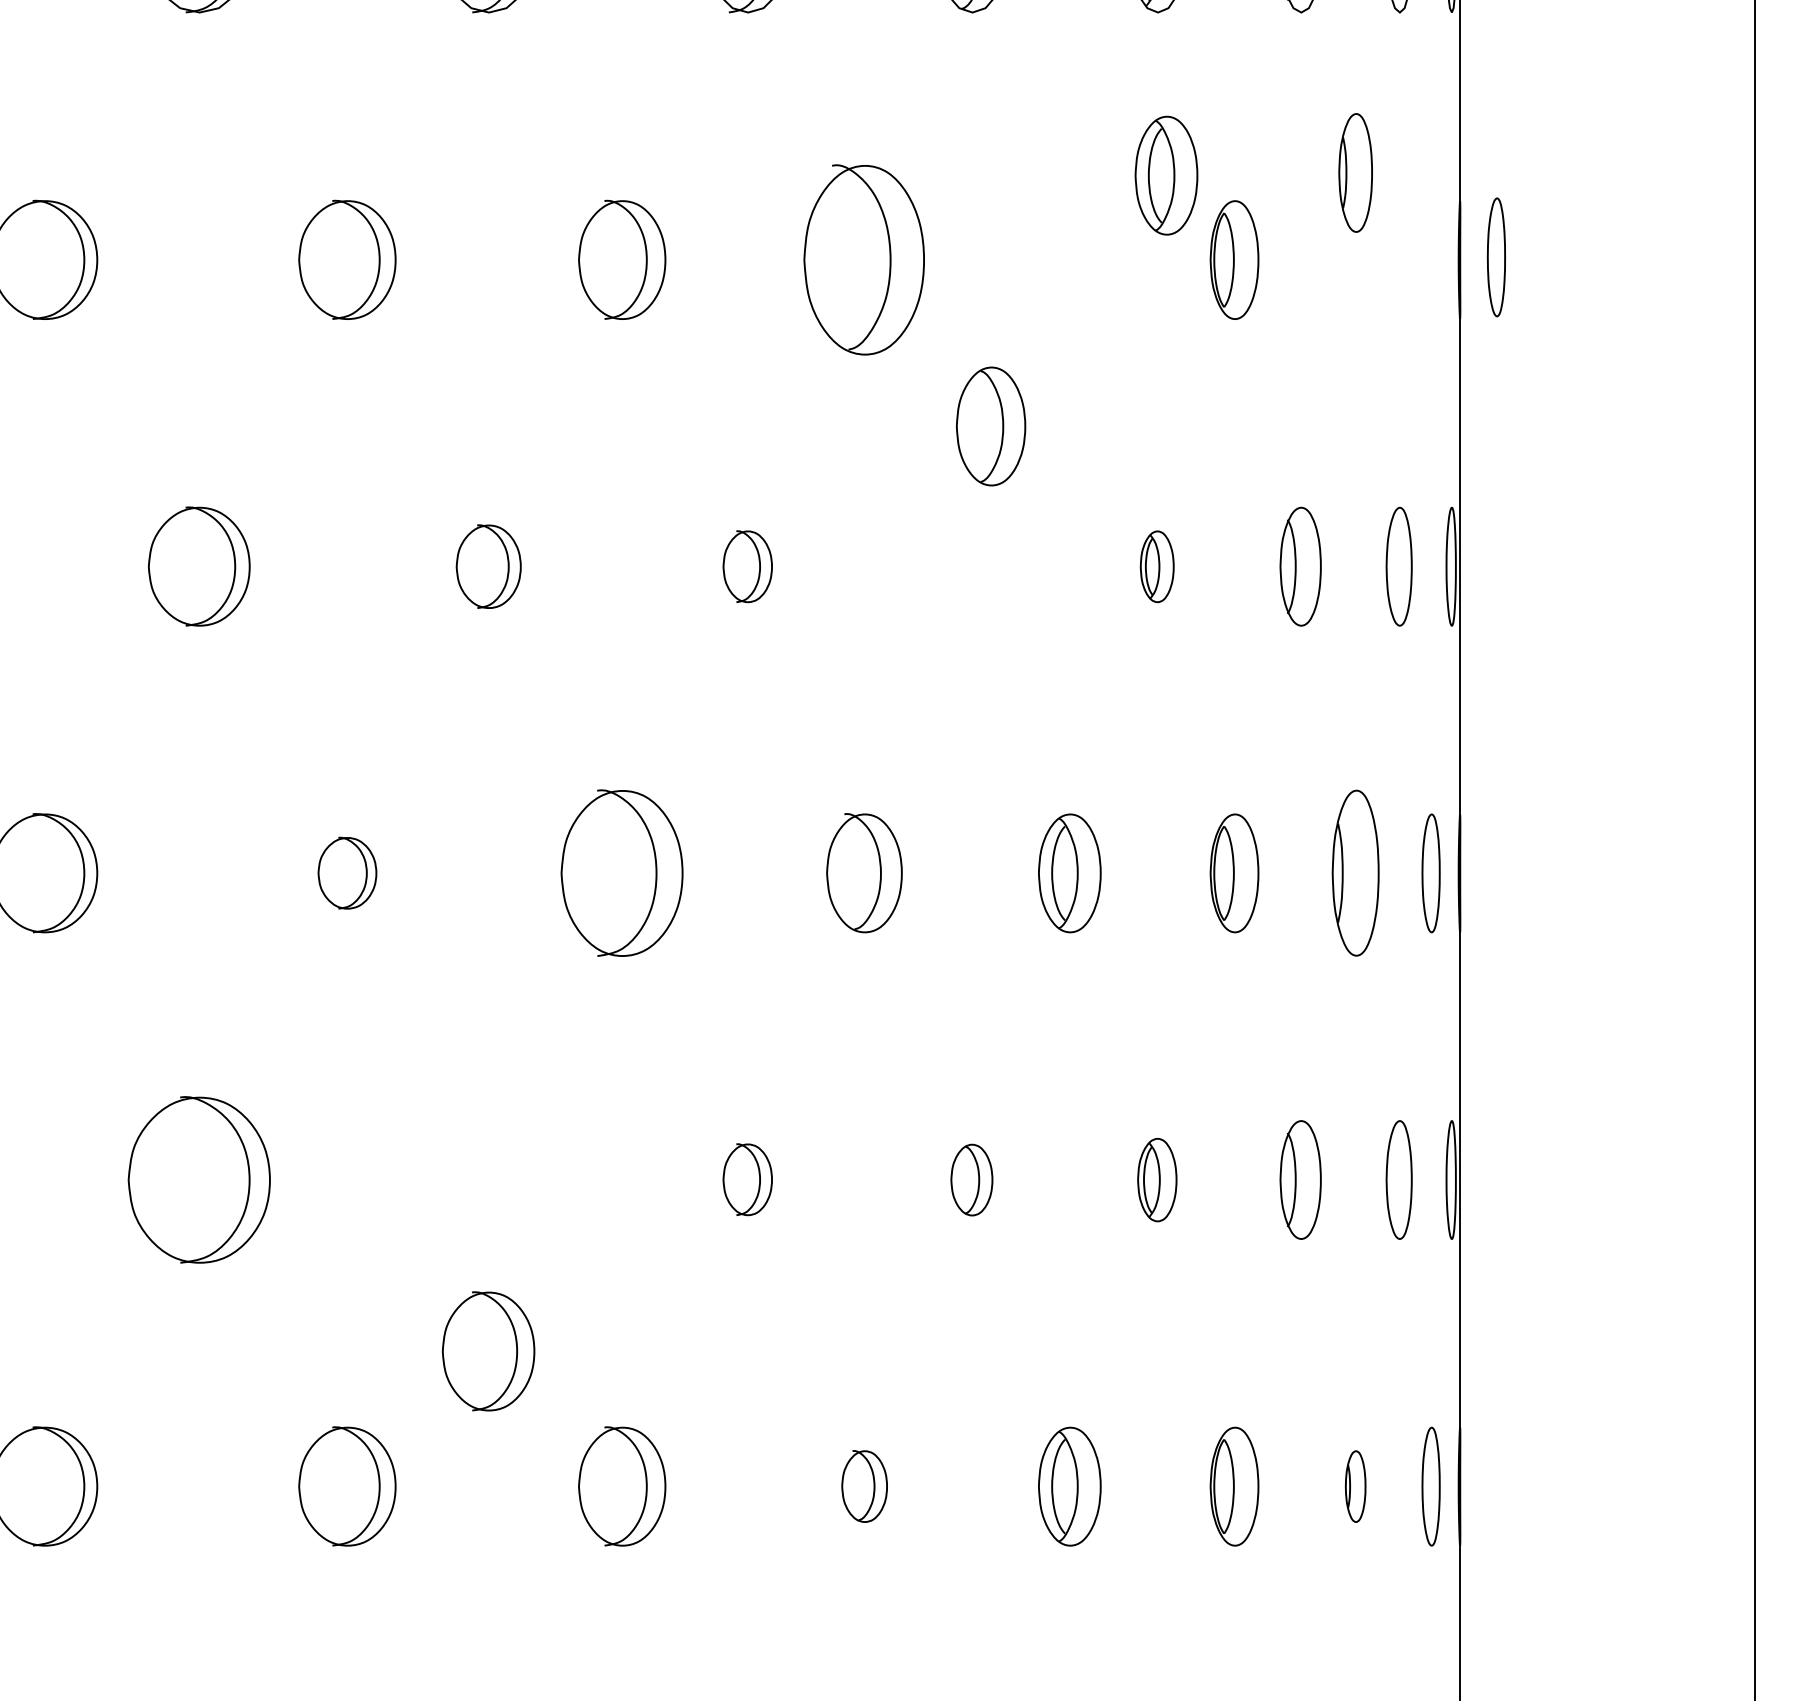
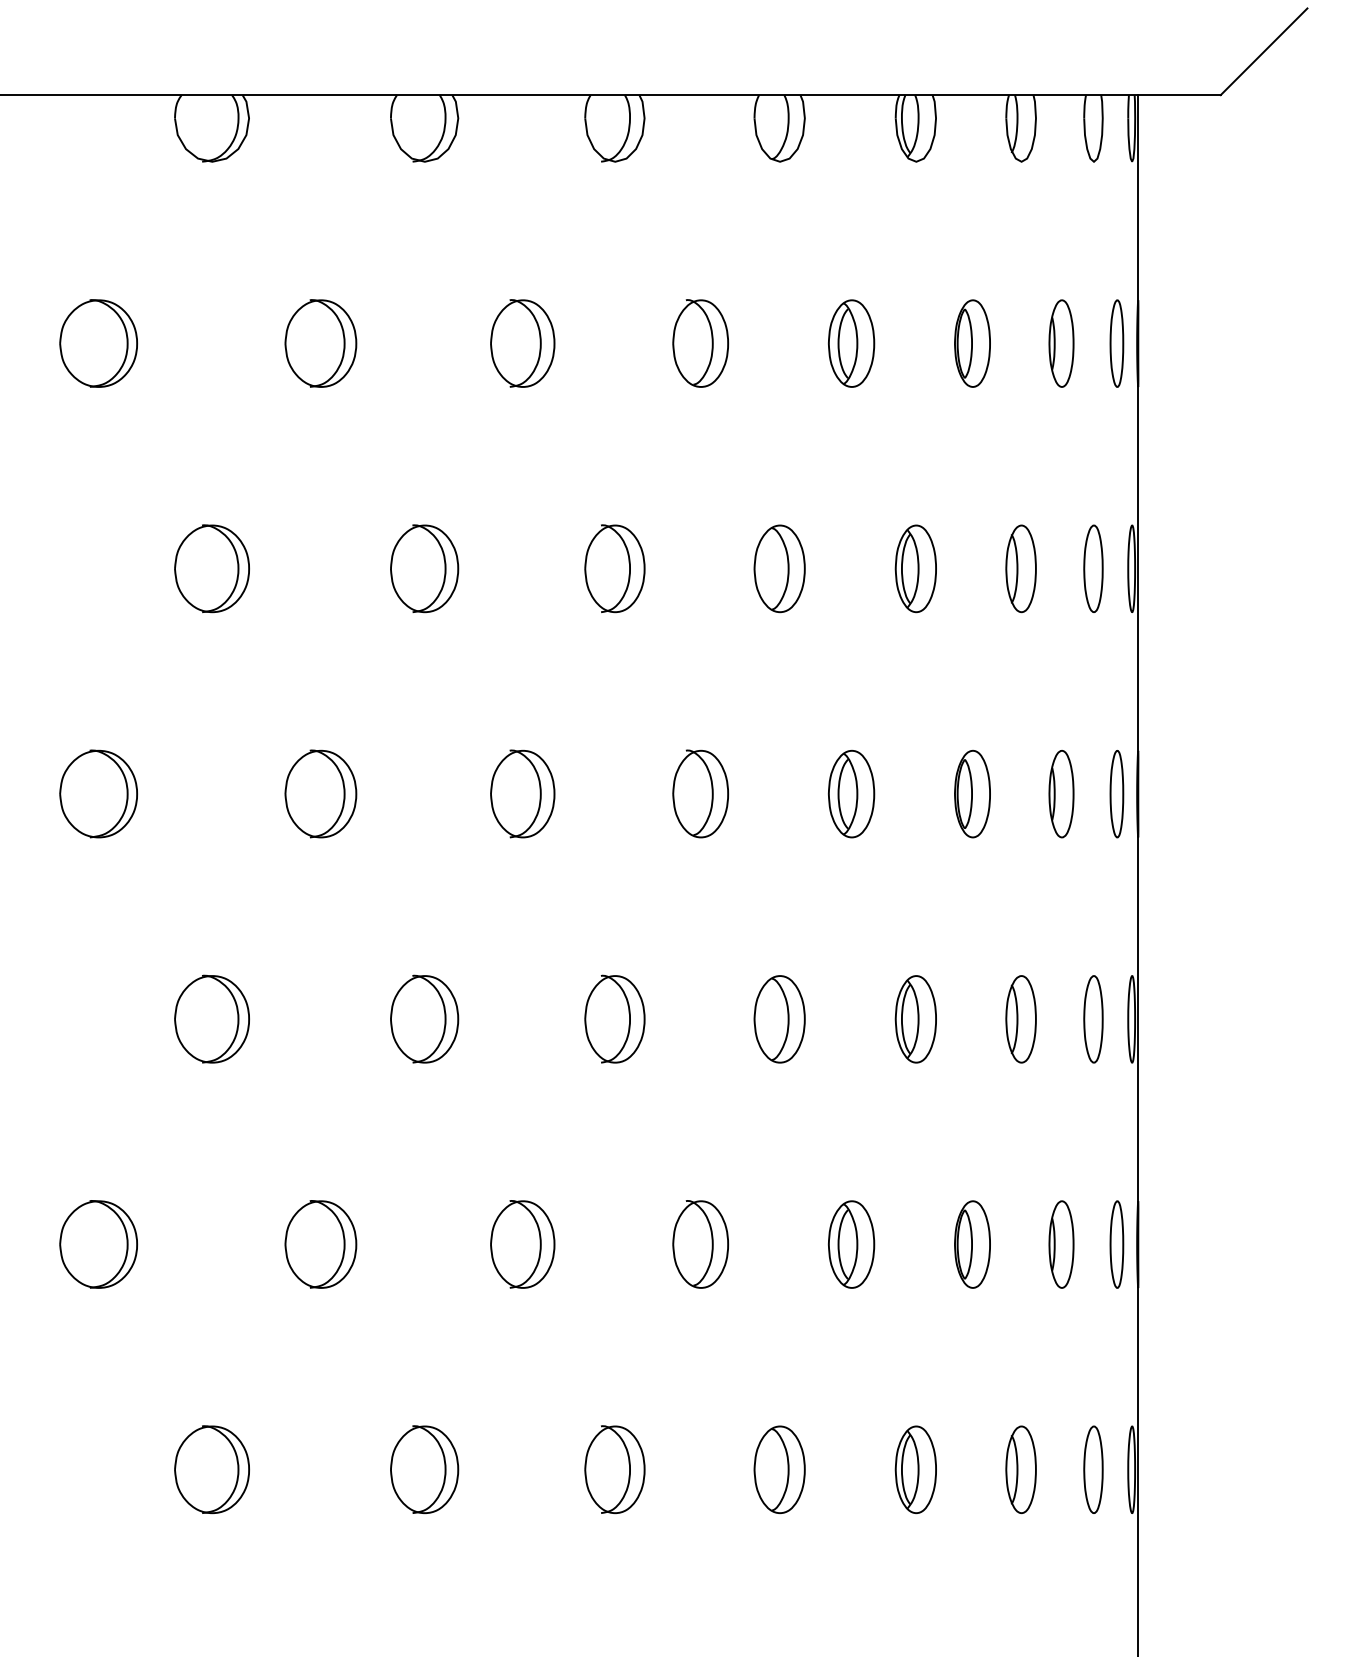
part: (1355, 172) -> (1061, 343), moved
part: (1166, 175) -> (851, 343), moved
part: (1495, 257) -> (1116, 343), moved
part: (864, 259) -> (700, 343), size x0.62
part: (990, 426) -> (779, 568), moved
part: (488, 566) -> (424, 568), size x1.43
part: (747, 566) -> (614, 568), size x1.67
part: (1156, 566) -> (915, 568), size x1.67
part: (346, 872) -> (320, 793), size x1.67
part: (621, 872) -> (522, 793), size x0.71
part: (1355, 873) -> (1061, 794), size x0.71
part: (198, 1178) -> (211, 1018), size x0.71
part: (747, 1178) -> (614, 1018), size x1.67
part: (971, 1180) -> (779, 1019), size x1.67
part: (1156, 1180) -> (915, 1019), size x1.43
part: (488, 1350) -> (424, 1018), moved
part: (864, 1486) -> (700, 1244), size x1.67
part: (1355, 1486) -> (1061, 1244), size x1.67

